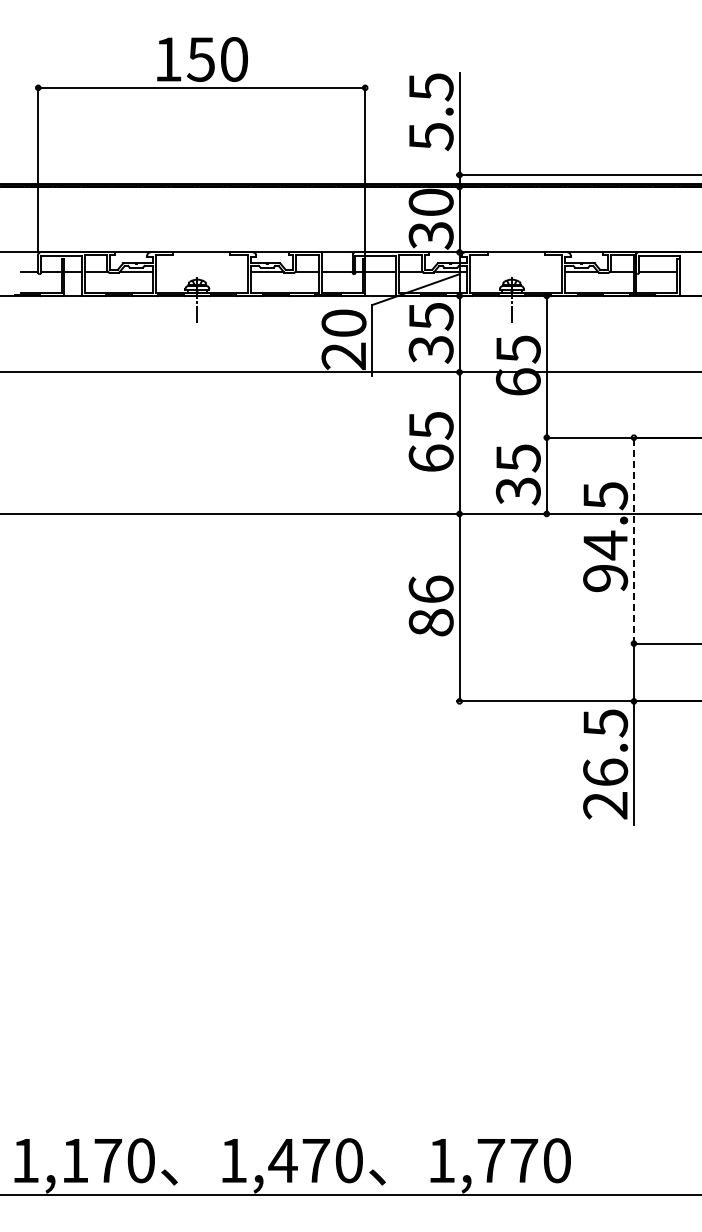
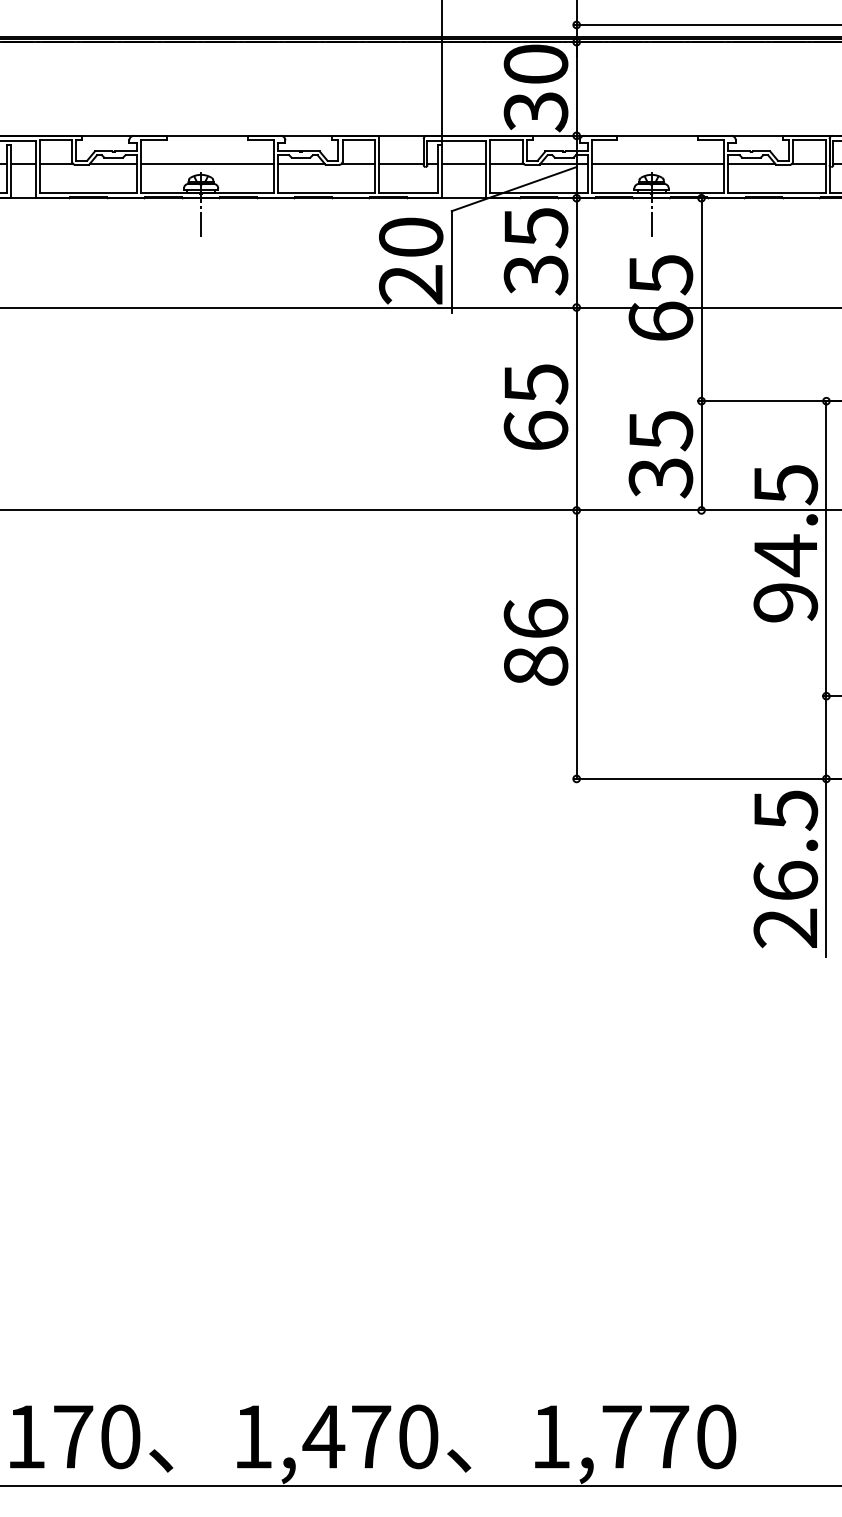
line: (201, 272) -> (206, 164), added
line: (516, 272) -> (658, 164), added
line: (633, 540) -> (825, 548), dashed -> solid

